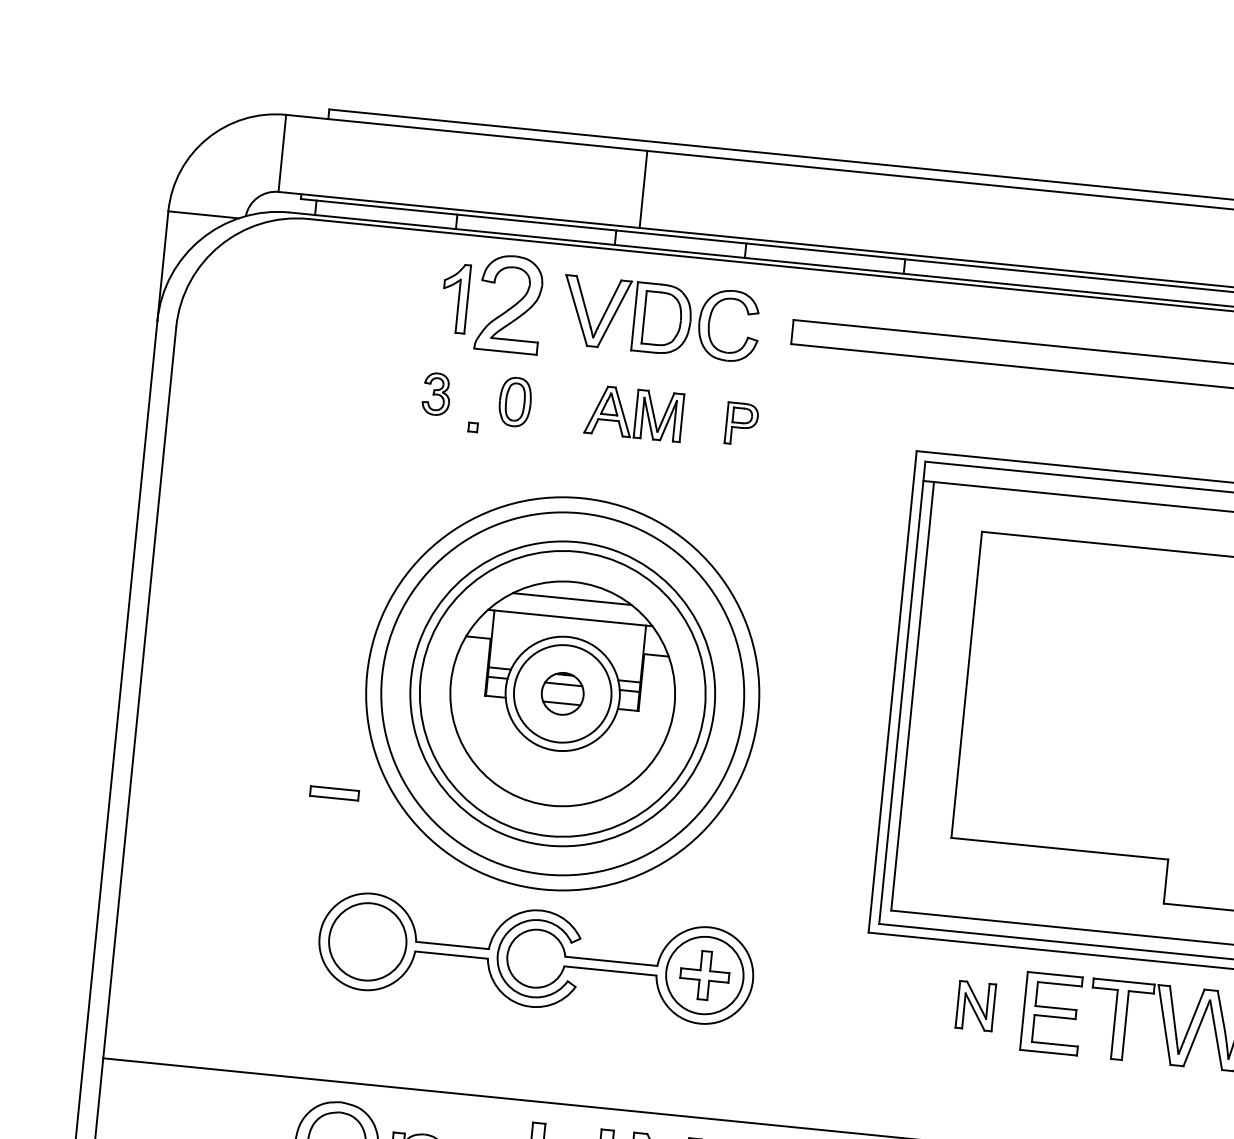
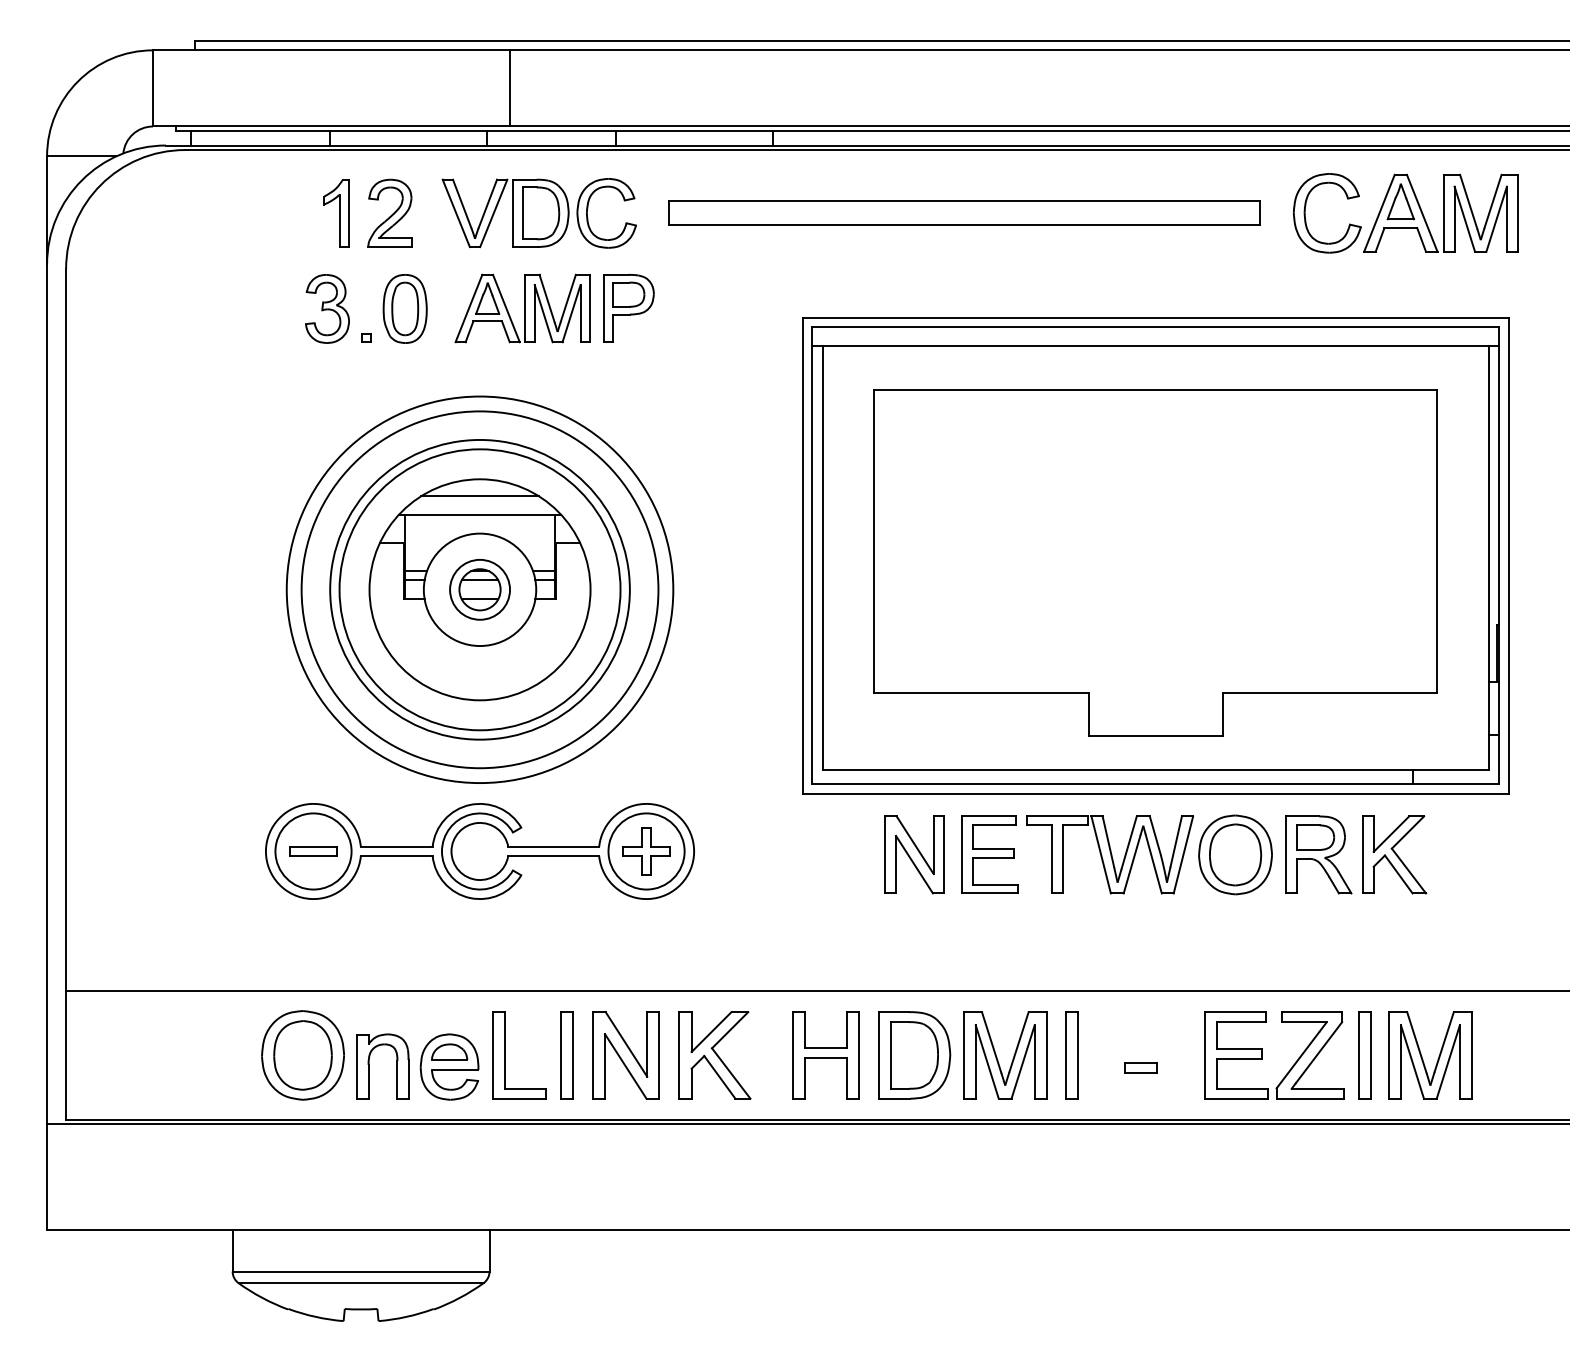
part: (509, 302) -> (389, 212), size x0.71
part: (436, 393) -> (327, 308), size x1.67
part: (514, 401) -> (404, 308), size x1.43
part: (634, 413) -> (522, 308), size x1.43
part: (741, 424) -> (628, 308), size x1.67
circle: (563, 693) -> (480, 589), size x0.62
part: (334, 793) -> (313, 851), moved
part: (975, 1005) -> (914, 854), size x1.67

